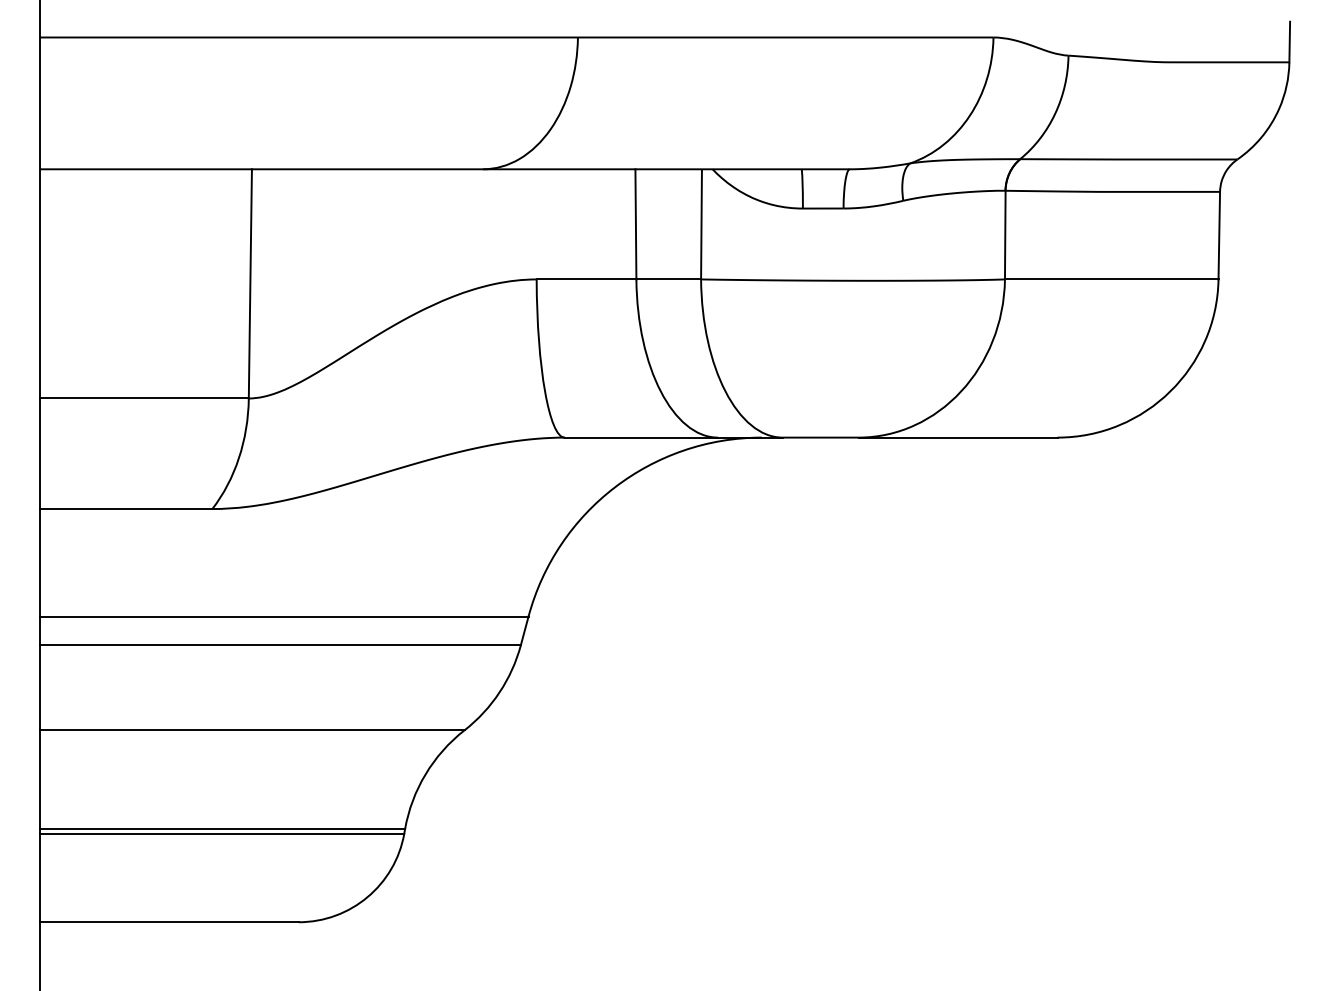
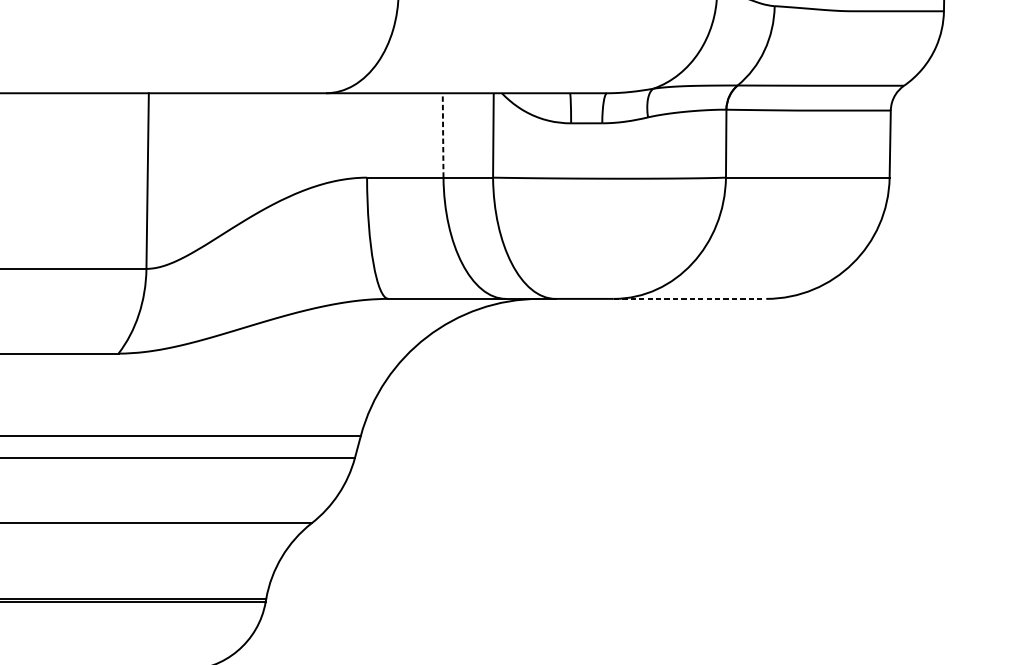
line: (635, 223) -> (442, 134), solid -> dashed
line: (958, 437) -> (690, 298), solid -> dashed

